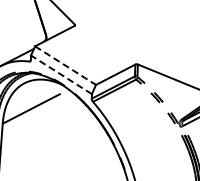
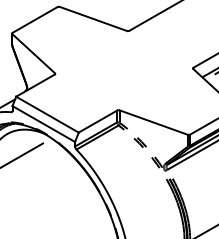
line: (65, 65) -> (47, 114), dashed -> solid
line: (61, 74) -> (43, 123), dashed -> solid

